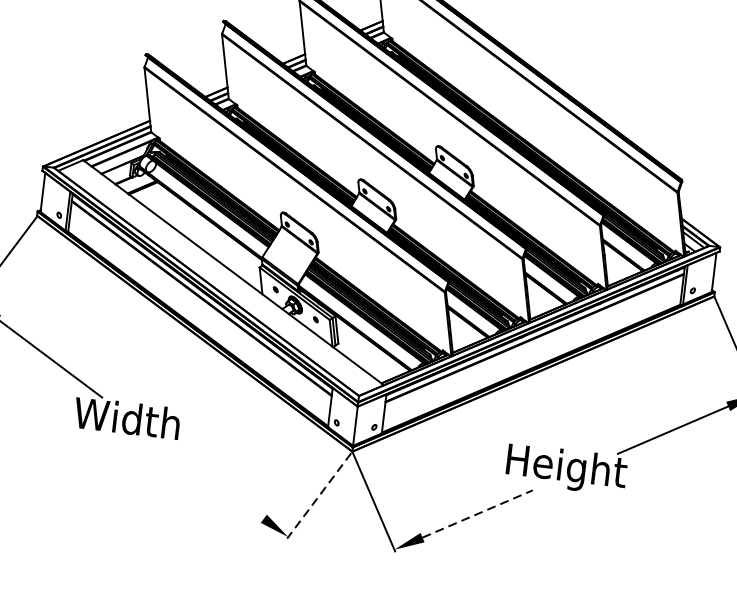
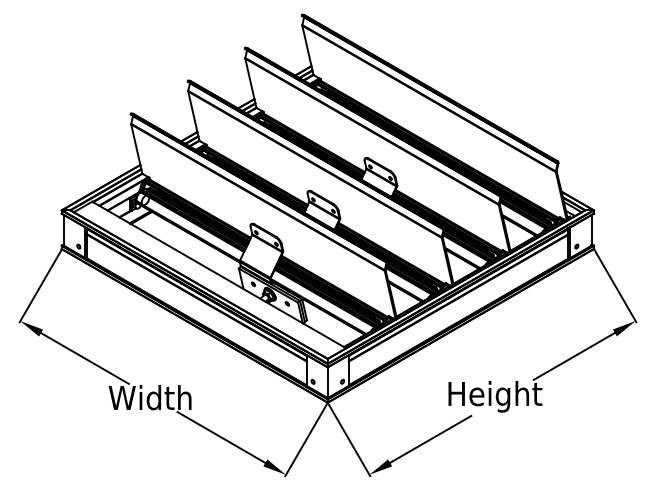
line: (211, 479) -> (221, 437), added
line: (319, 496) -> (306, 440), dashed -> solid
line: (477, 514) -> (430, 439), dashed -> solid

